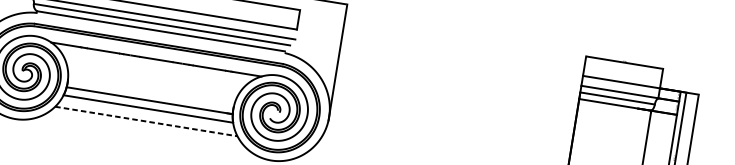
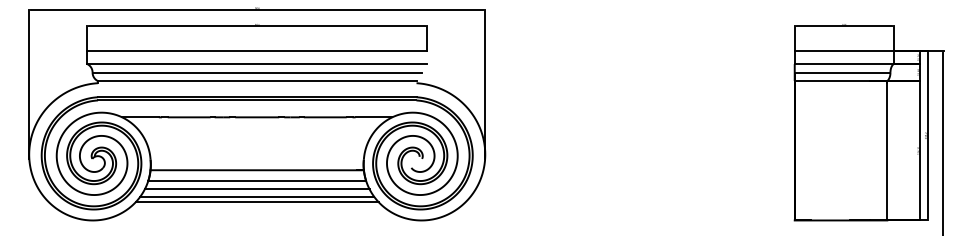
line: (146, 115) -> (256, 189), added
line: (146, 121) -> (257, 196), dashed -> solid
line: (145, 125) -> (256, 202), added

